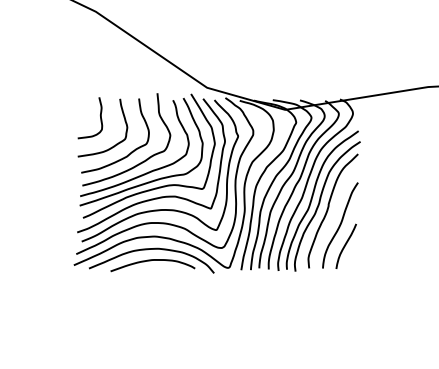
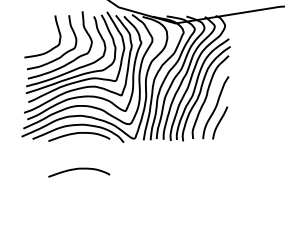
curve: (100, 118) -> (41, 29), removed
curve: (150, 310) -> (77, 169), added

